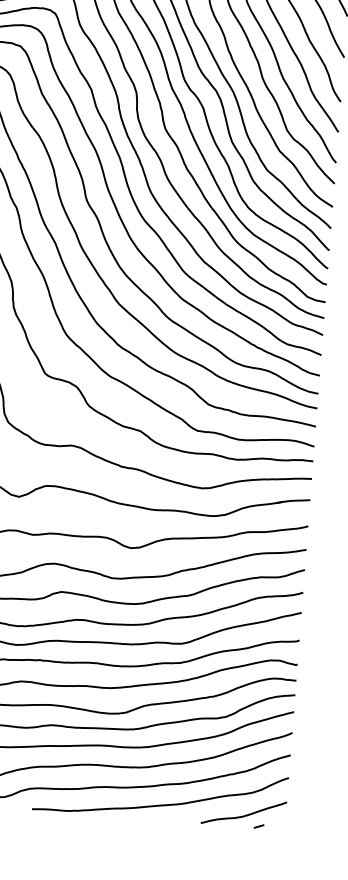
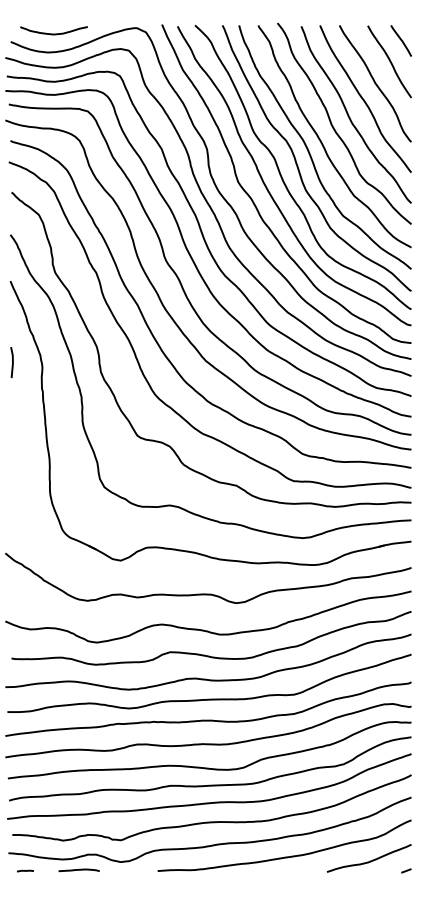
line: (259, 826) -> (406, 870), moved

